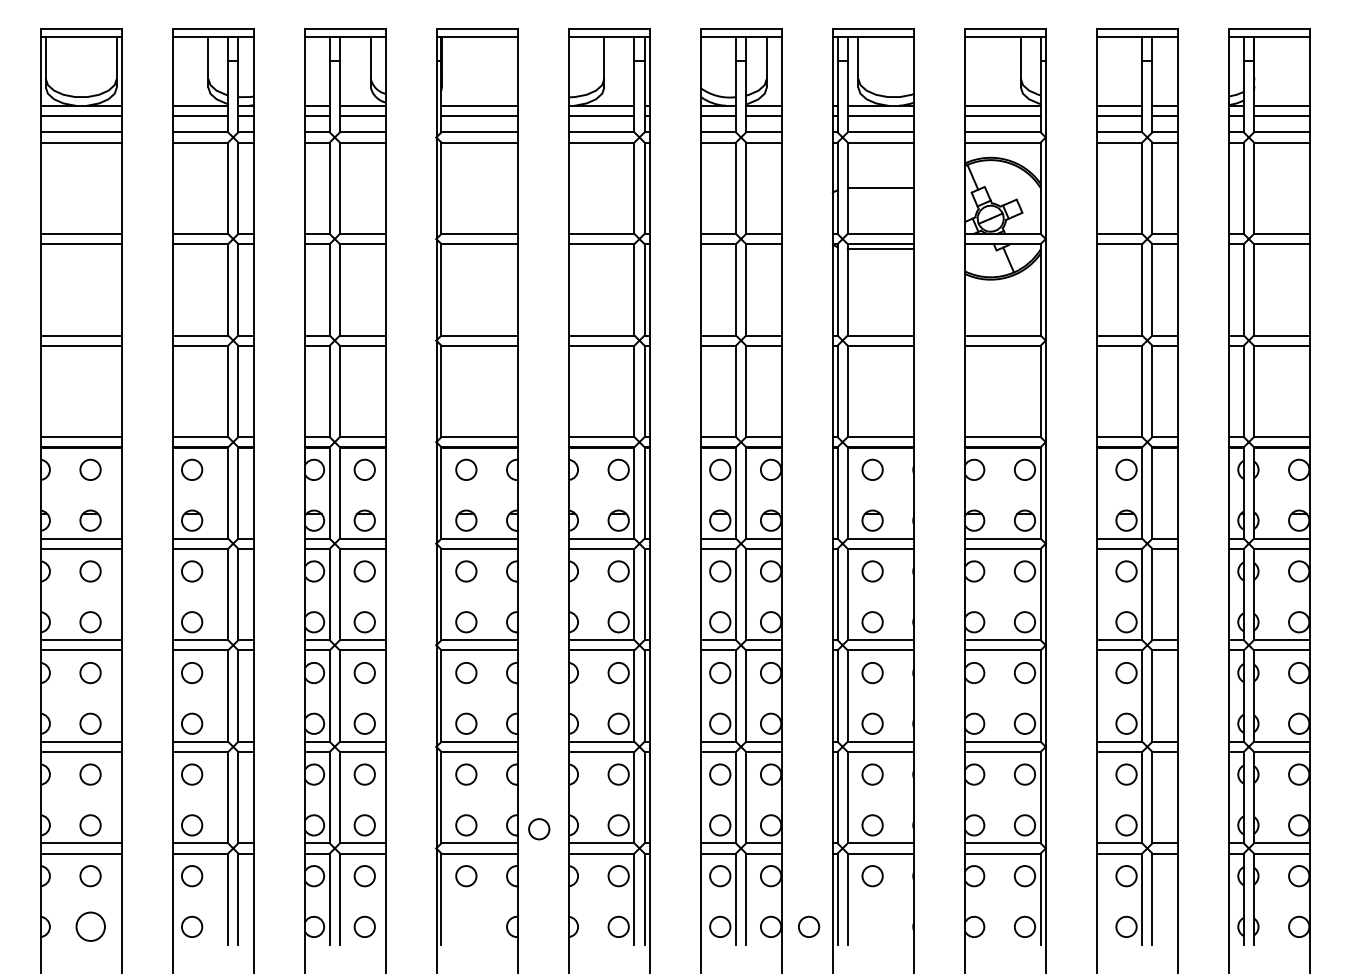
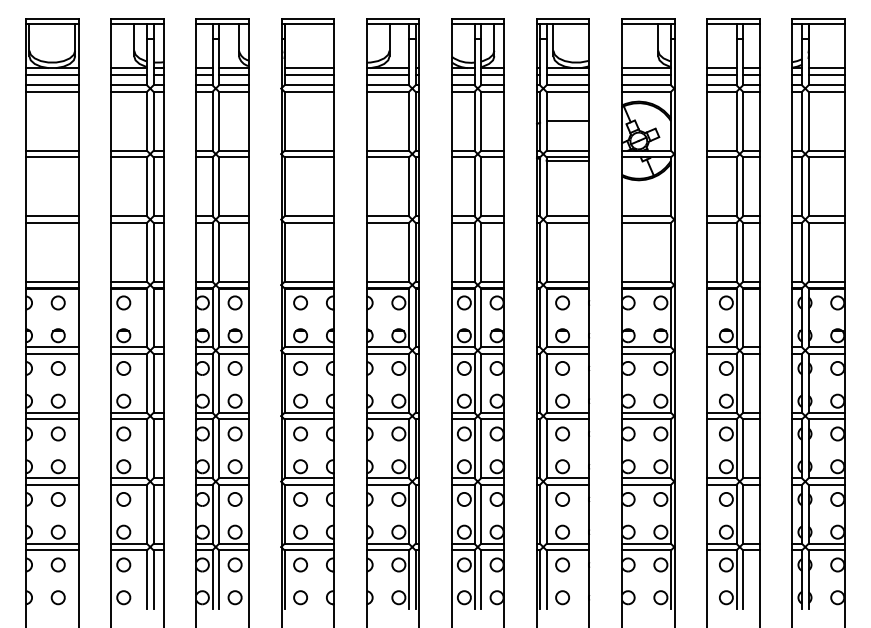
circle: (539, 828) -> (300, 597), moved
circle: (89, 926) -> (57, 597), size x0.71
circle: (808, 926) -> (562, 597), moved

